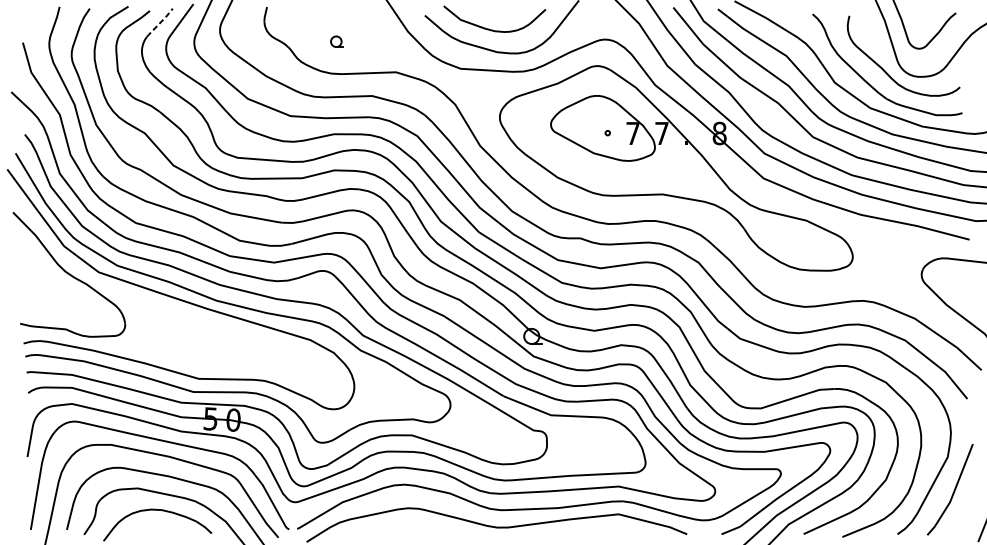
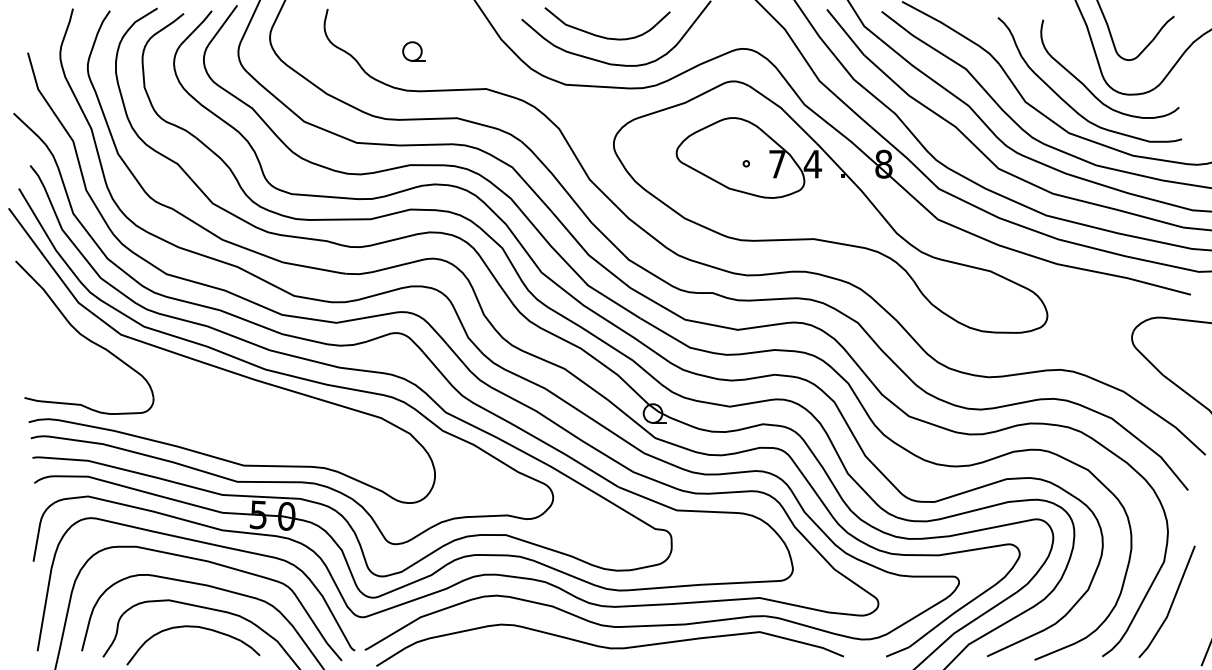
line: (160, 23) -> (196, 28), dashed -> solid
part: (336, 41) -> (413, 51), size x1.43
text: (661, 133) -> (812, 164), 7 -> 4

